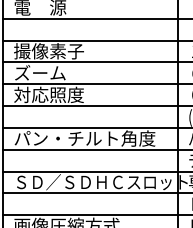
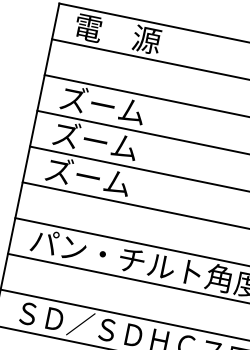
text: (48, 51) -> (116, 108), 撮像素子 -> ズーム
text: (48, 94) -> (101, 178), 対応照度 -> ズーム

